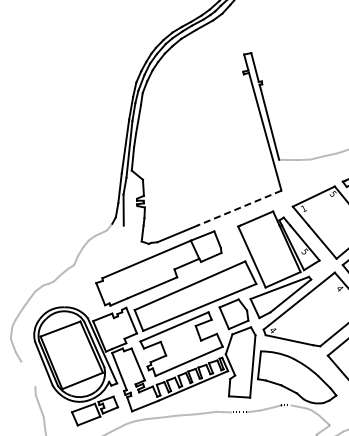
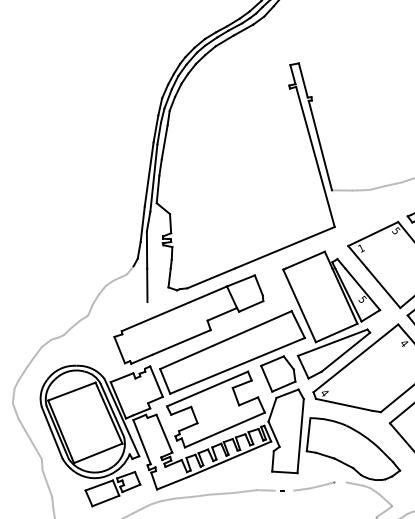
line: (239, 208) -> (284, 248), dashed -> solid
line: (123, 239) -> (146, 285), added
line: (28, 374) -> (33, 445), added

